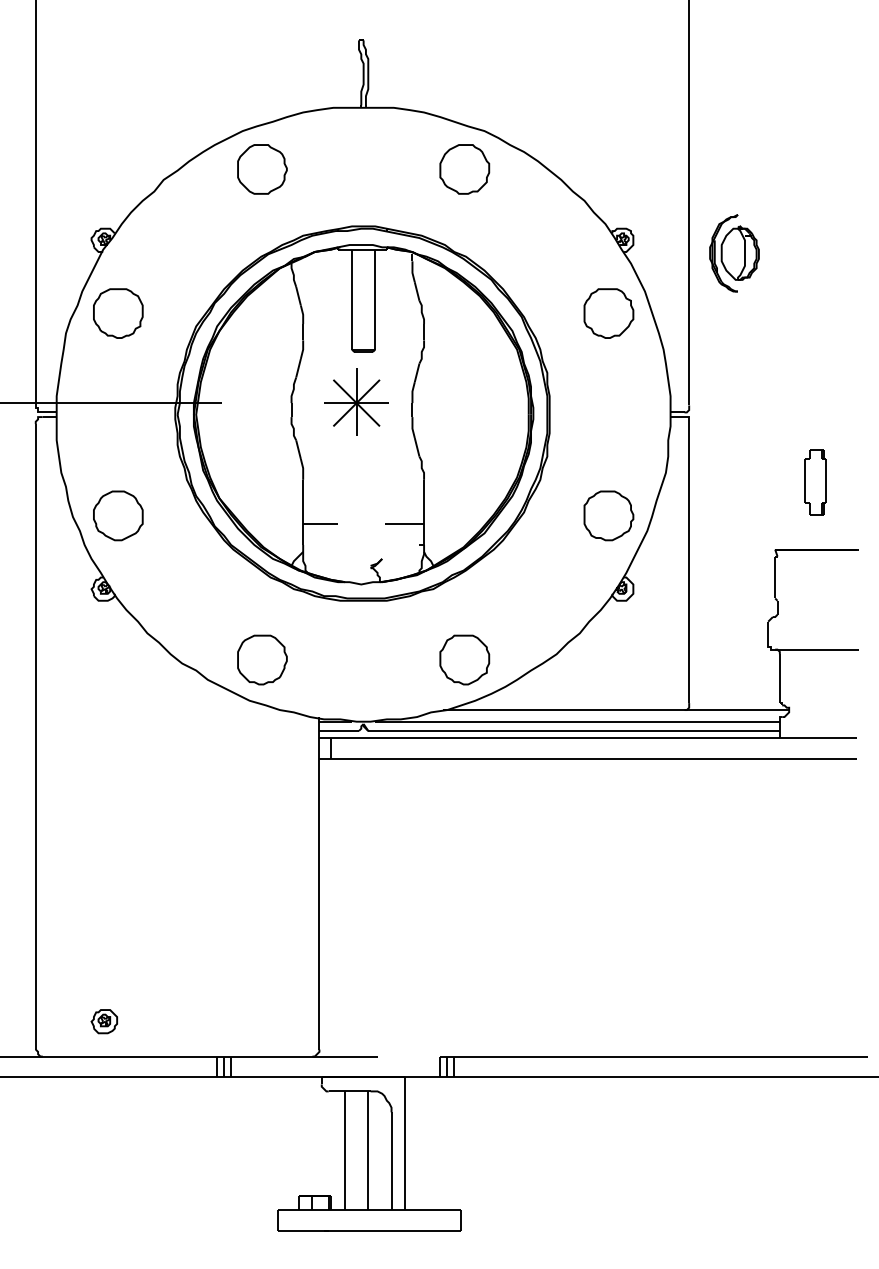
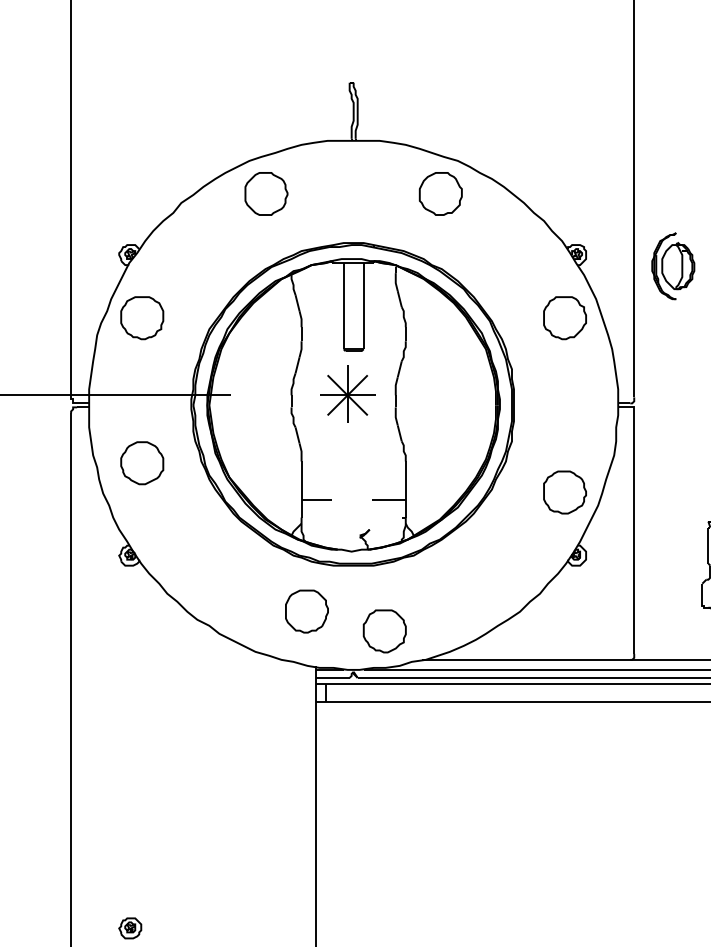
part: (118, 515) -> (142, 462), moved
part: (262, 659) -> (307, 611), moved
part: (464, 659) -> (384, 630), moved

